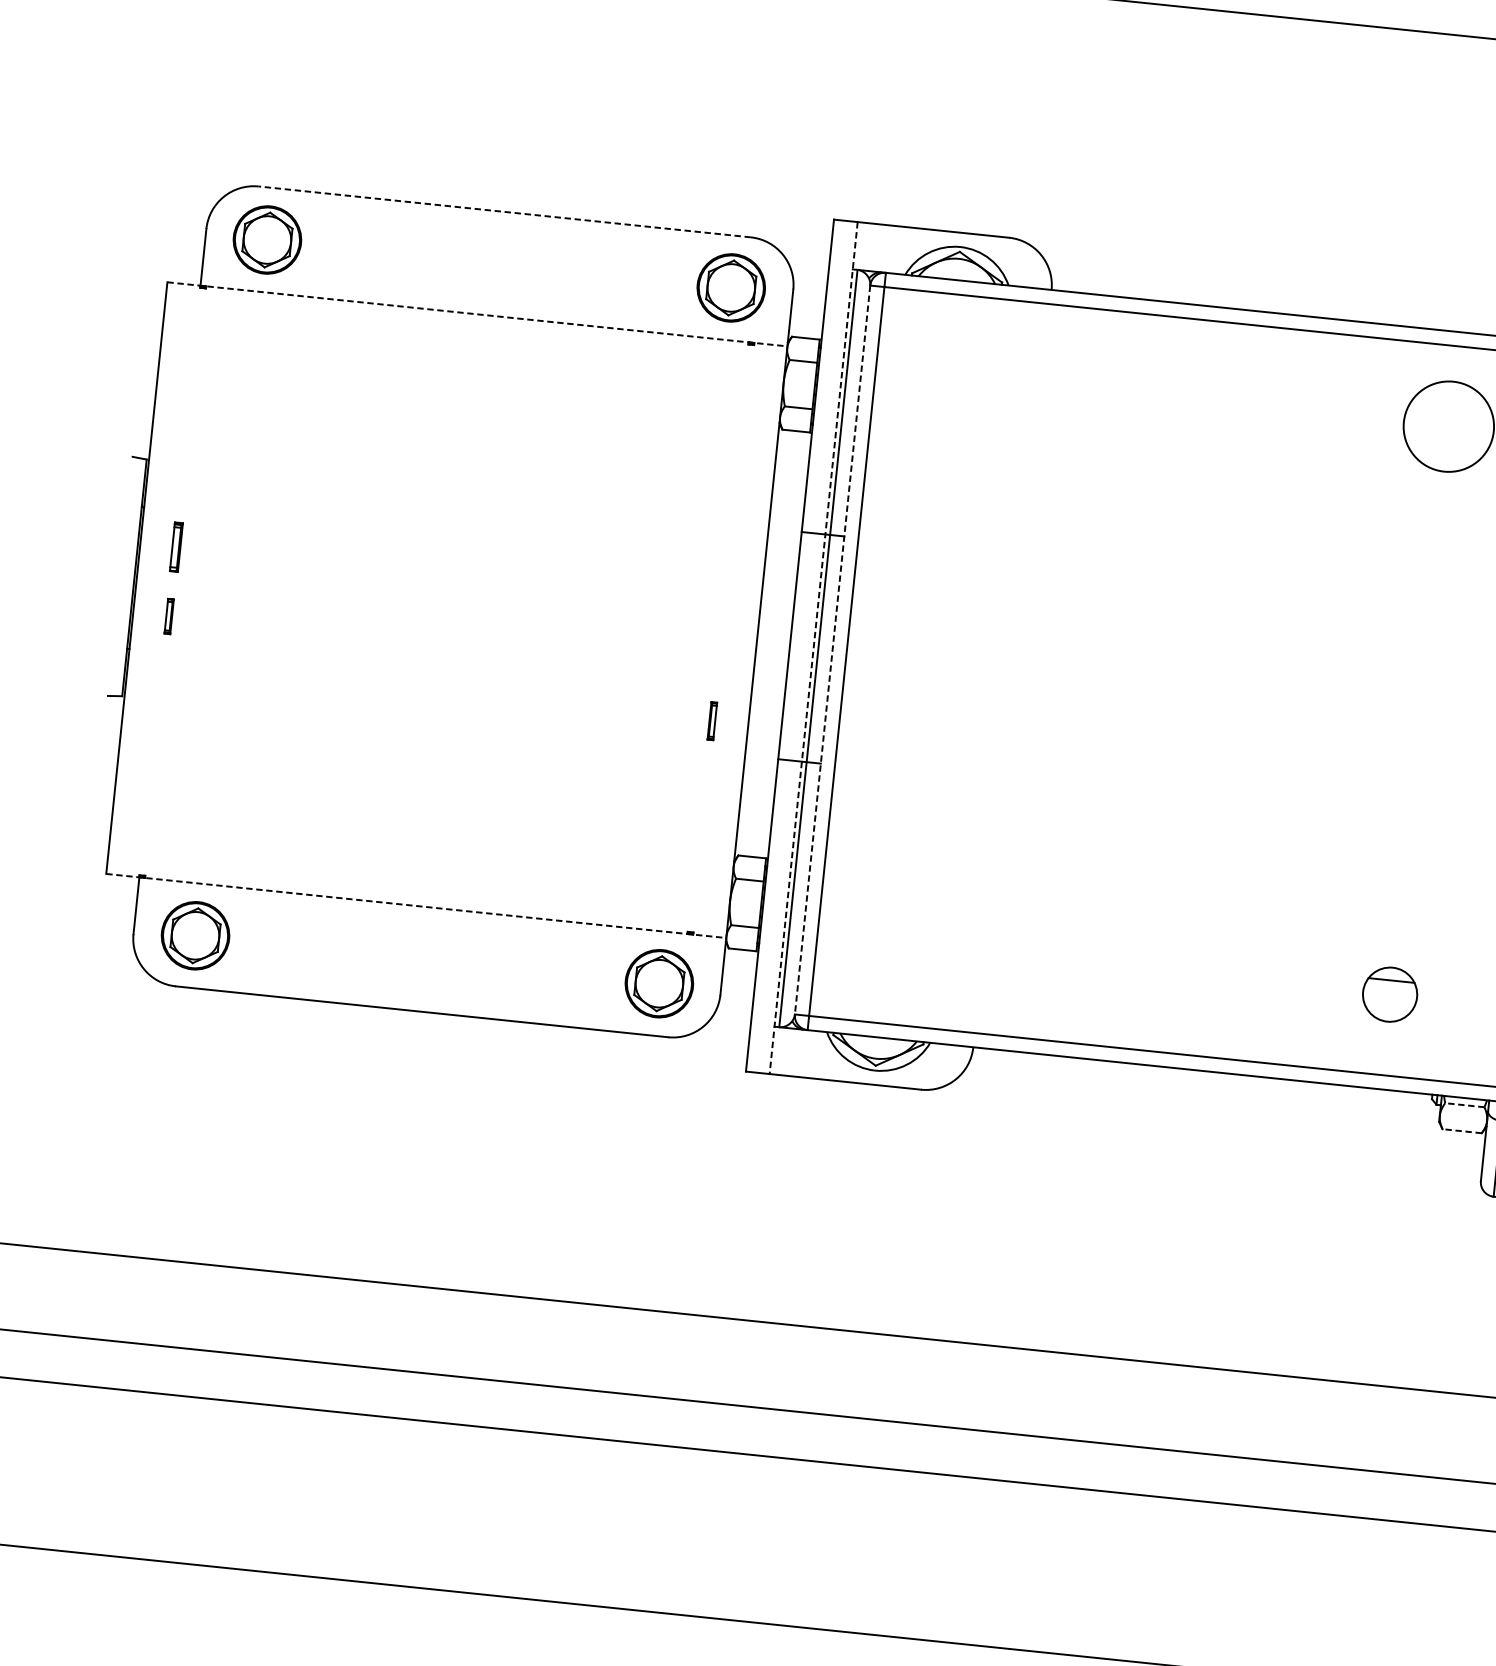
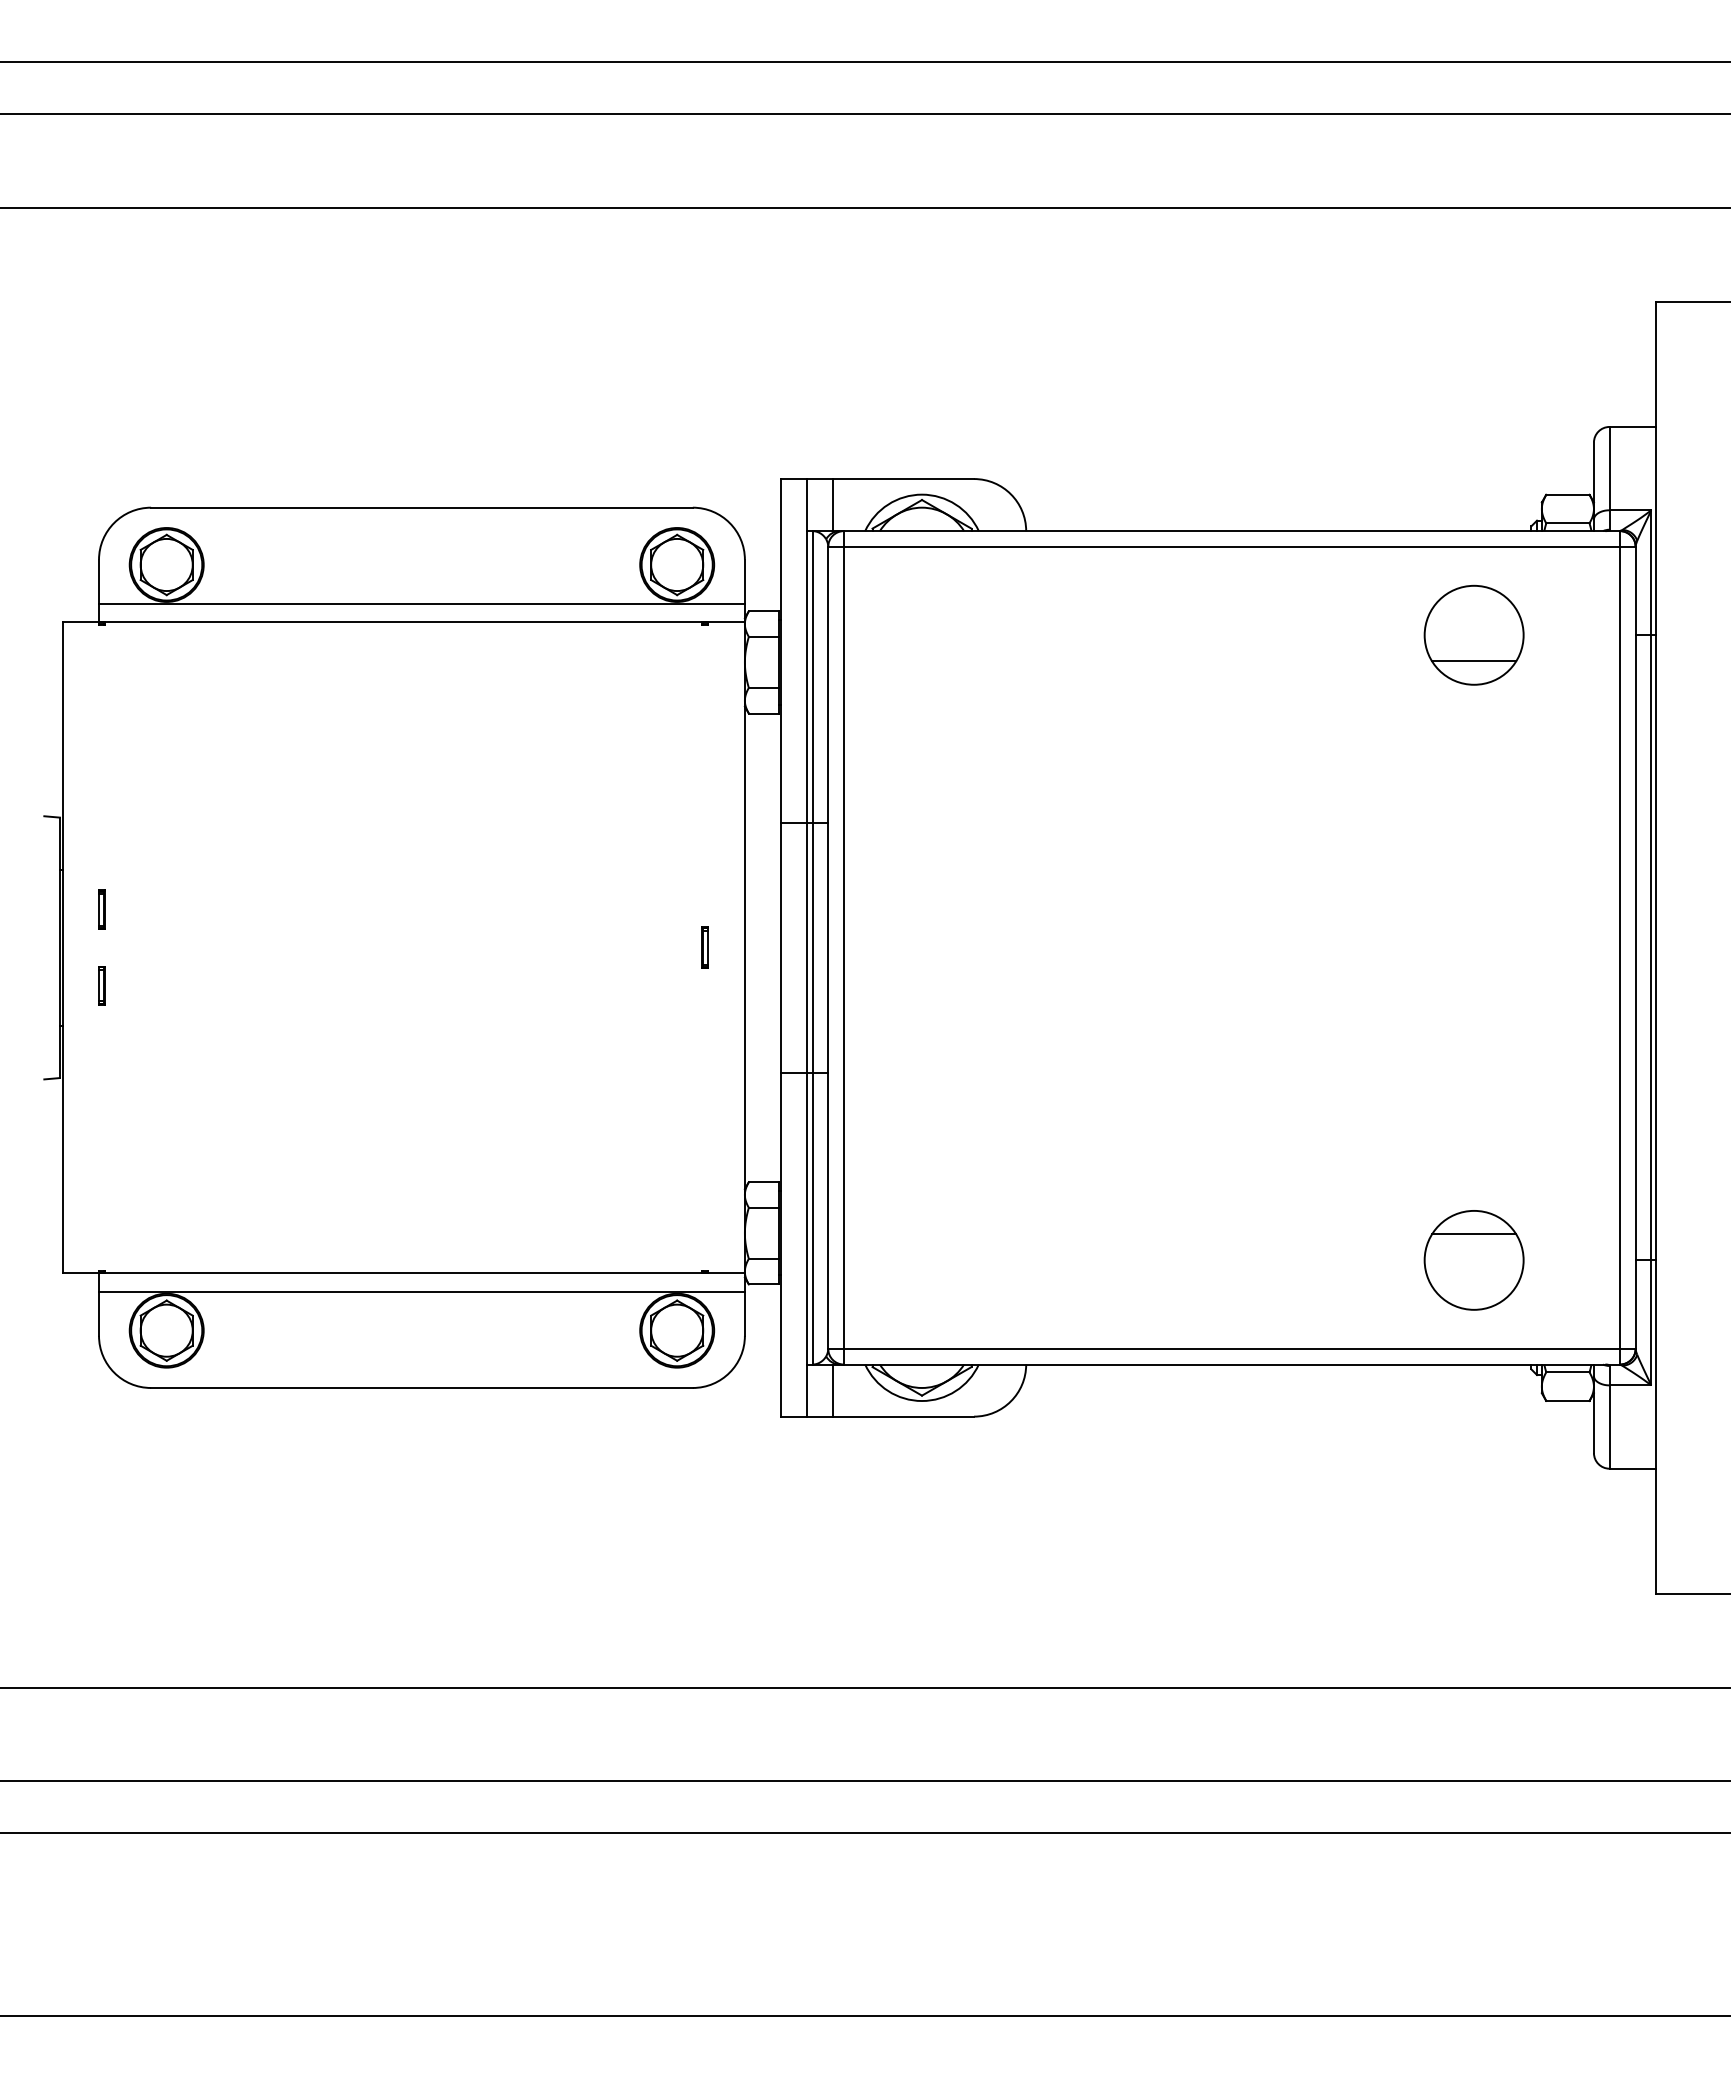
line: (504, 211) -> (421, 507), dashed -> solid
line: (878, 248) -> (833, 505), added
line: (495, 298) -> (421, 603), added
line: (478, 314) -> (404, 622), dashed -> solid
line: (1446, 450) -> (1474, 661), added
part: (175, 546) -> (101, 909), size x0.71
line: (813, 647) -> (807, 947), dashed -> solid
line: (832, 650) -> (828, 948), dashed -> solid
part: (711, 720) -> (704, 947), moved
line: (416, 906) -> (404, 1273), dashed -> solid
line: (430, 925) -> (421, 1292), added
part: (1389, 994) -> (1473, 1260), size x1.67
line: (795, 1052) -> (833, 1390), added
line: (1464, 1105) -> (1567, 1372), dashed -> solid
line: (1461, 1130) -> (1567, 1400), dashed -> solid

